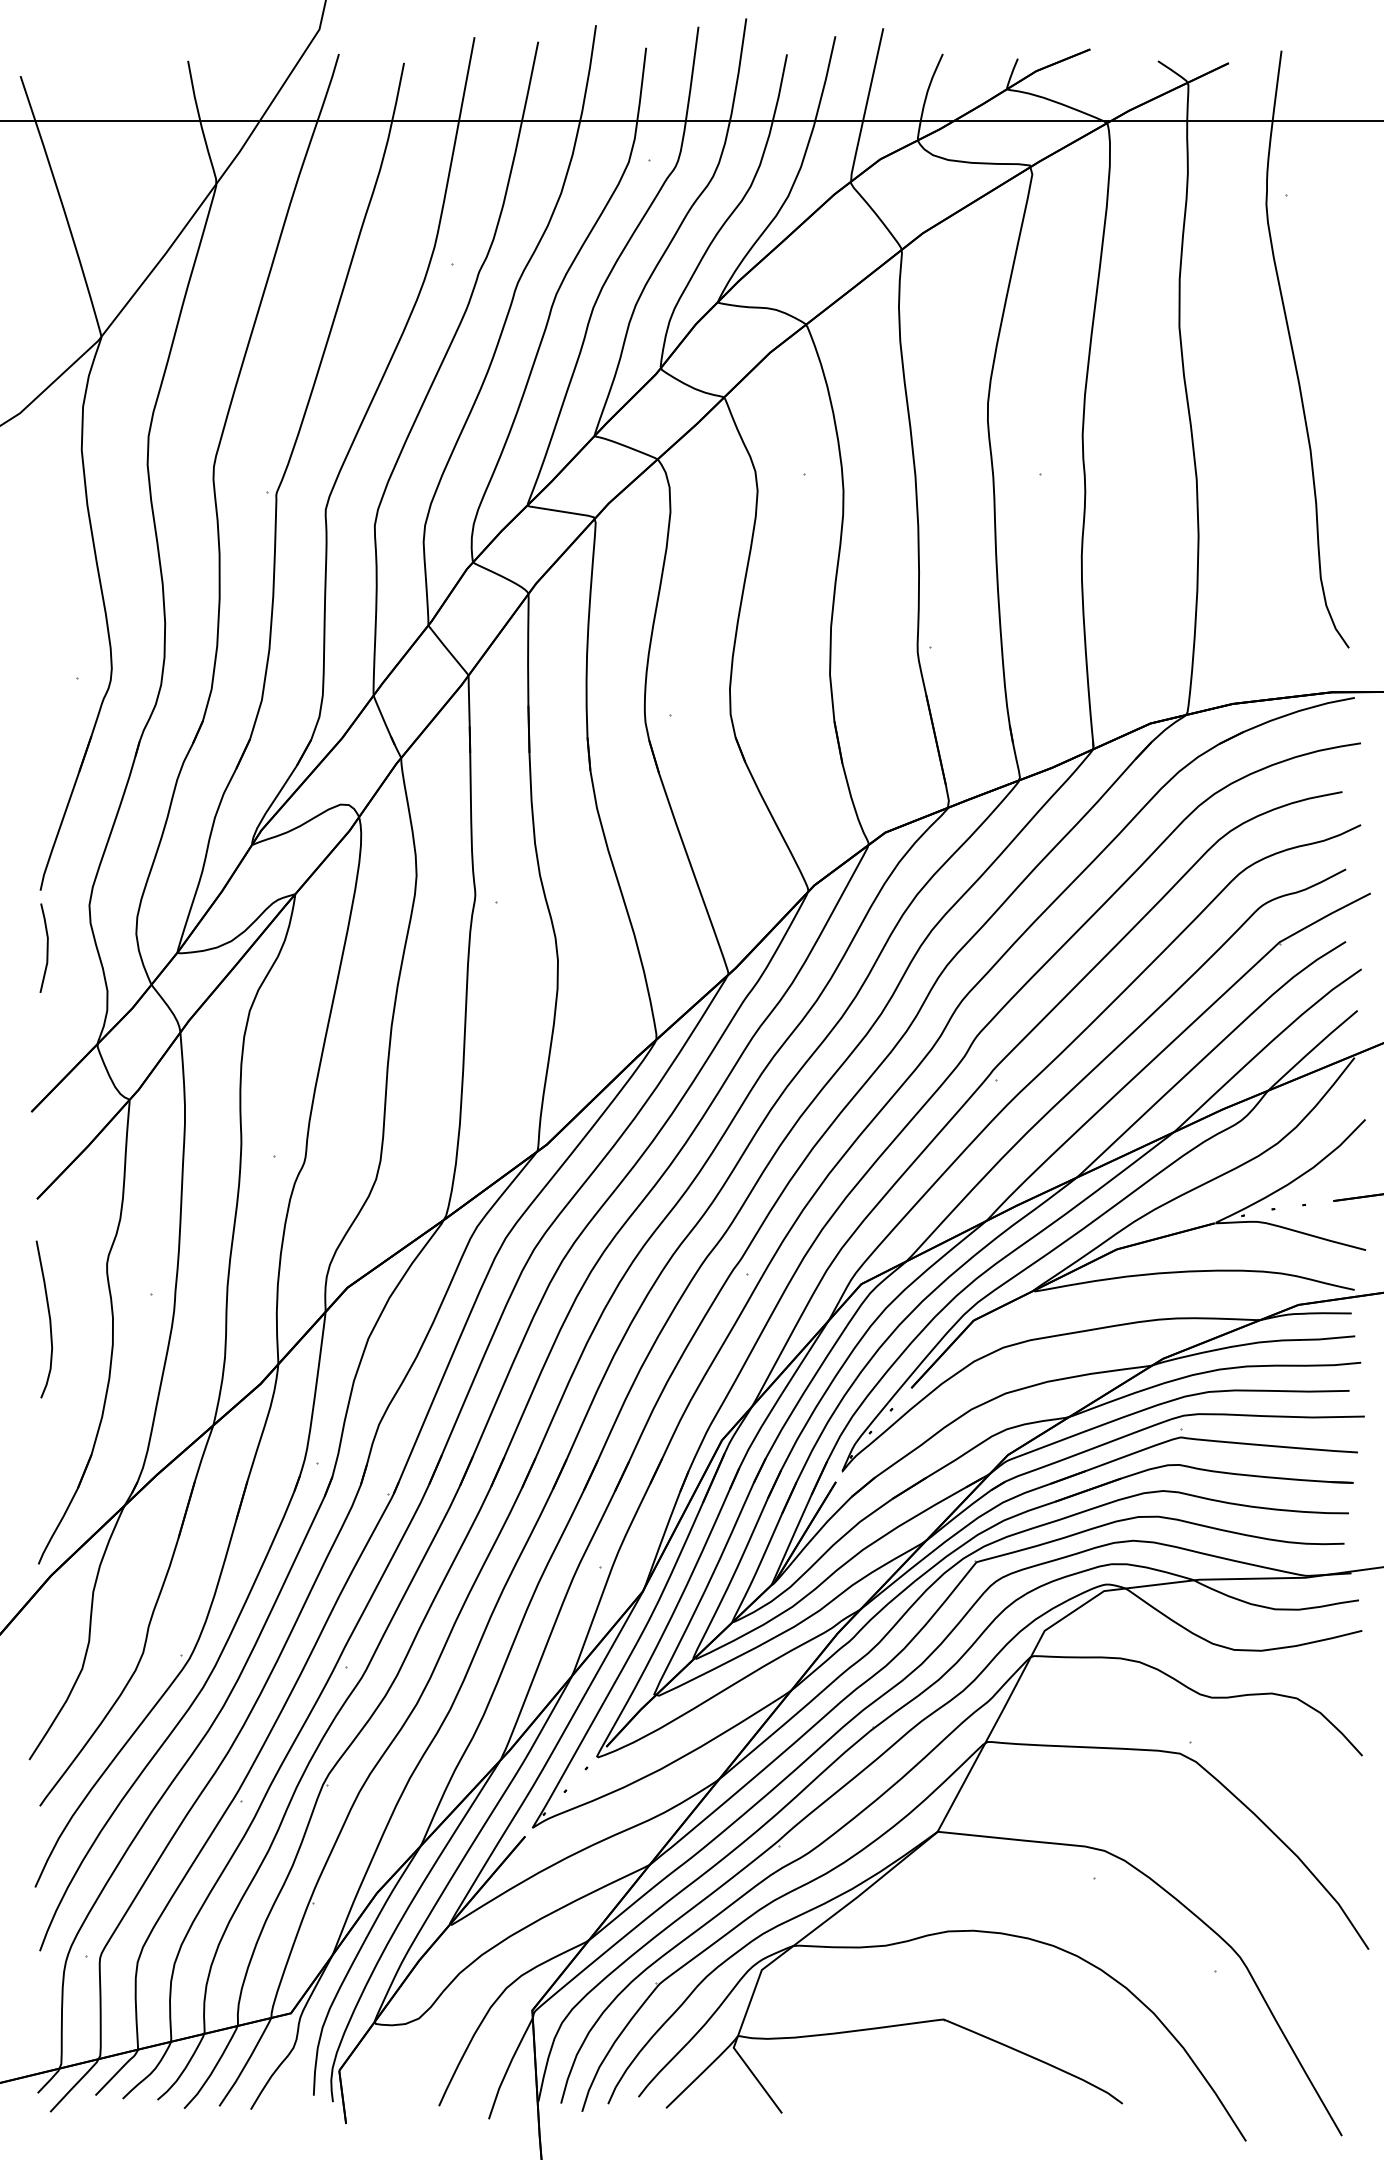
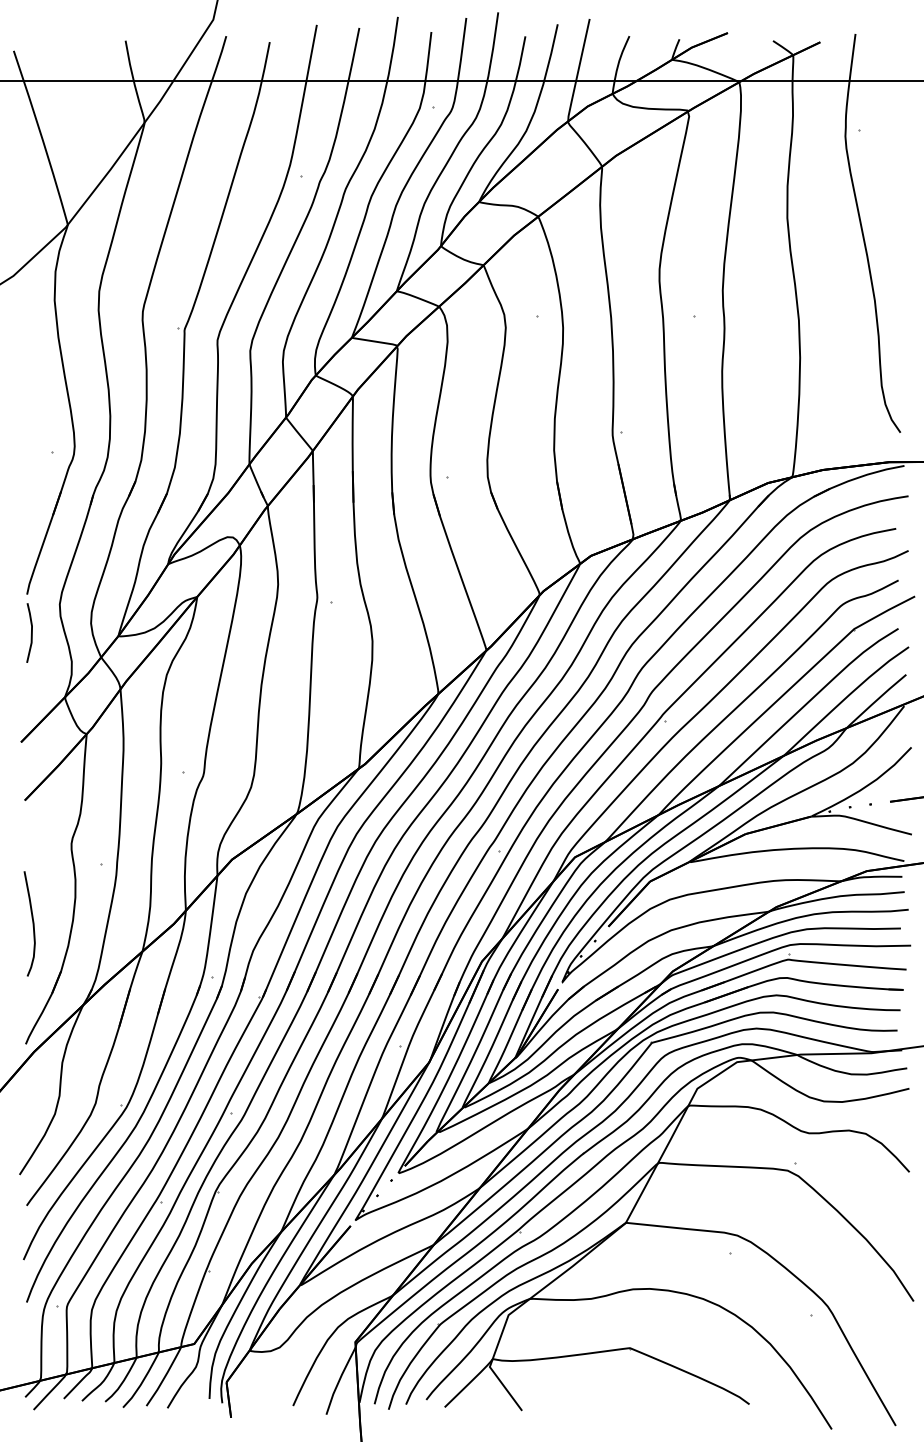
curve: (48, 1318) -> (32, 923), moved

